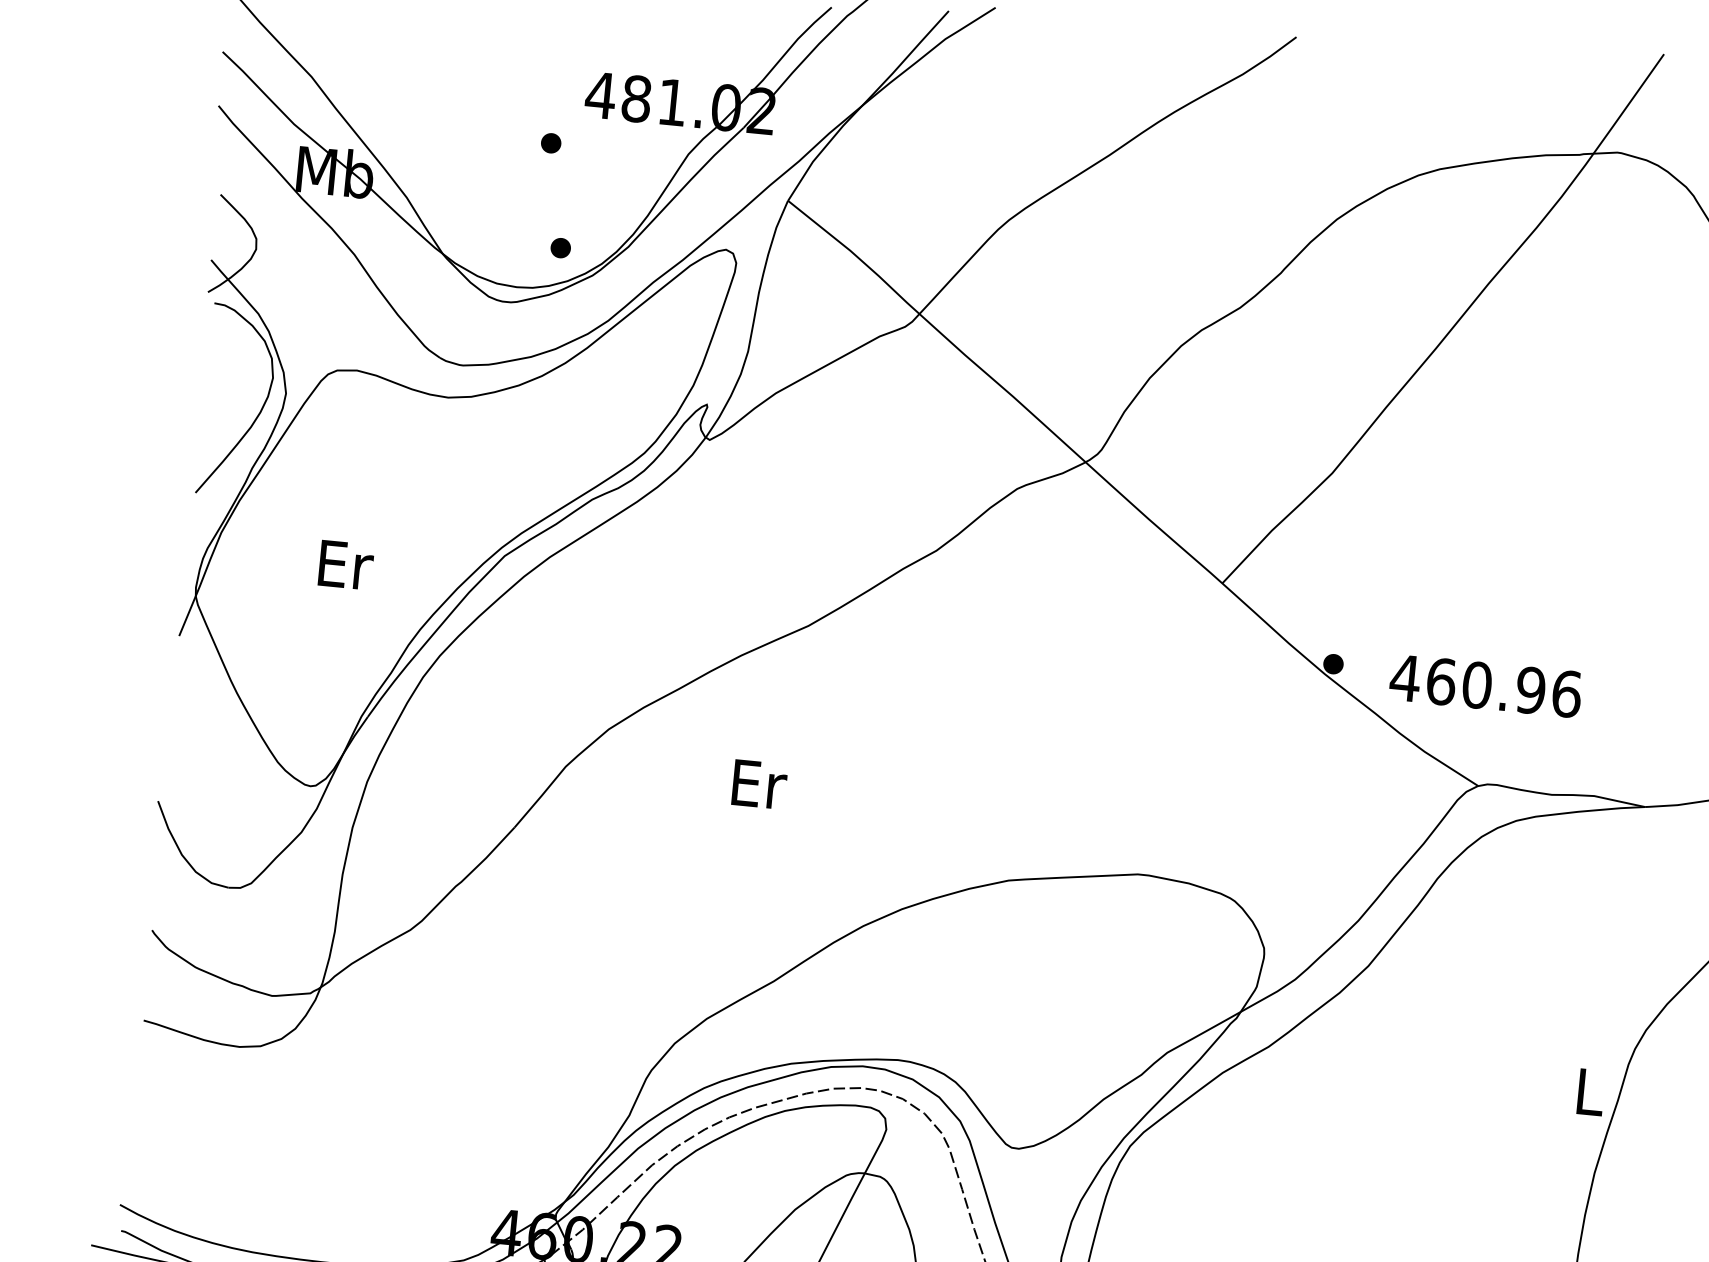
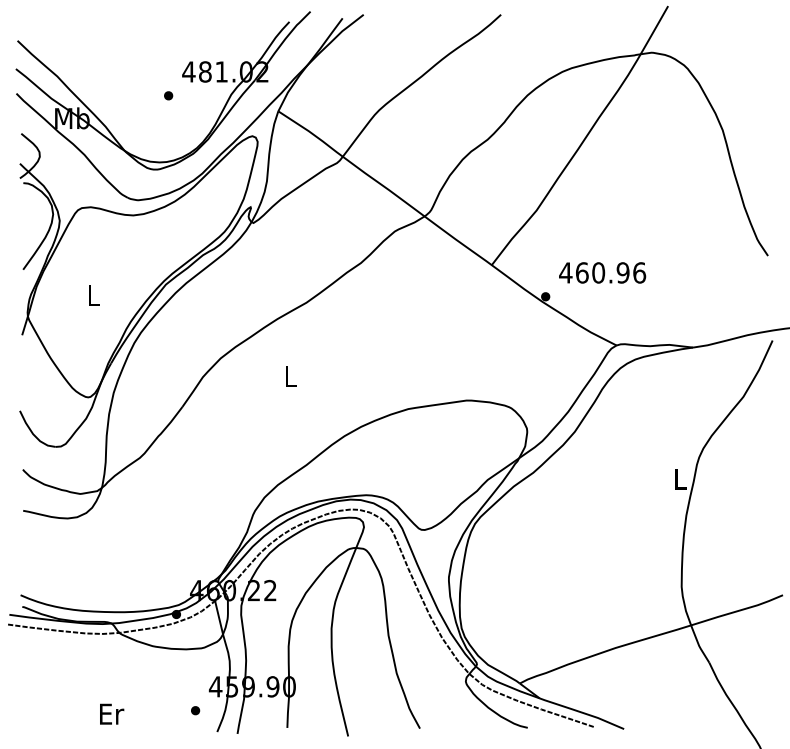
part: (560, 247) -> (177, 142), removed
text: (346, 564) -> (94, 295), Er -> L
text: (1485, 685) -> (602, 272), moved
text: (759, 784) -> (291, 376), Er -> L

